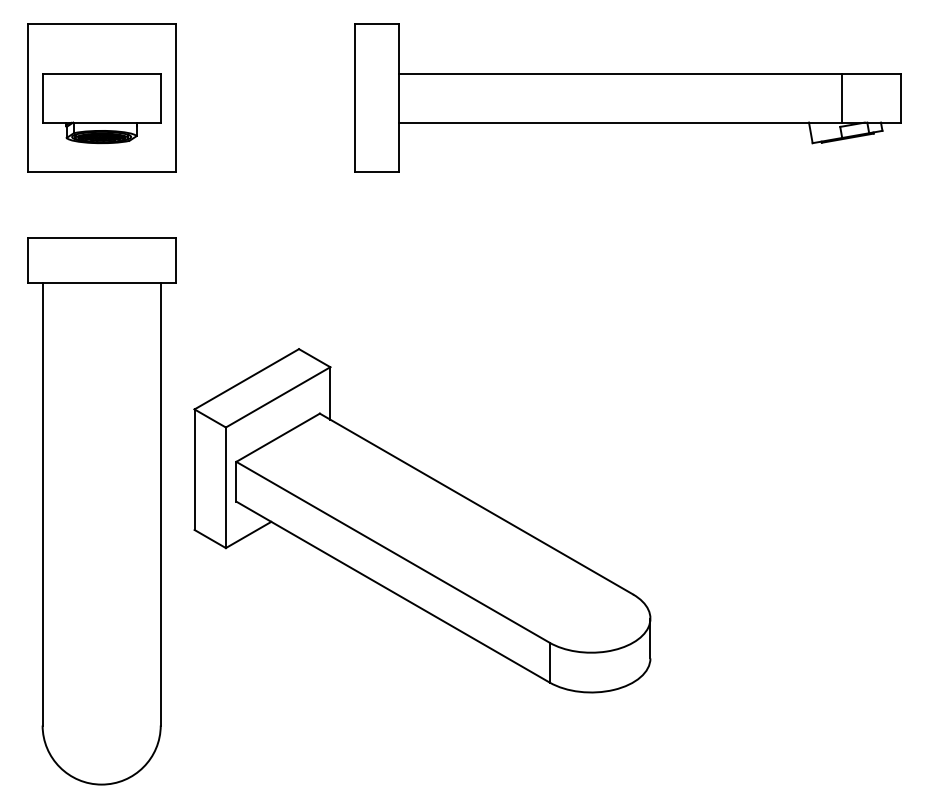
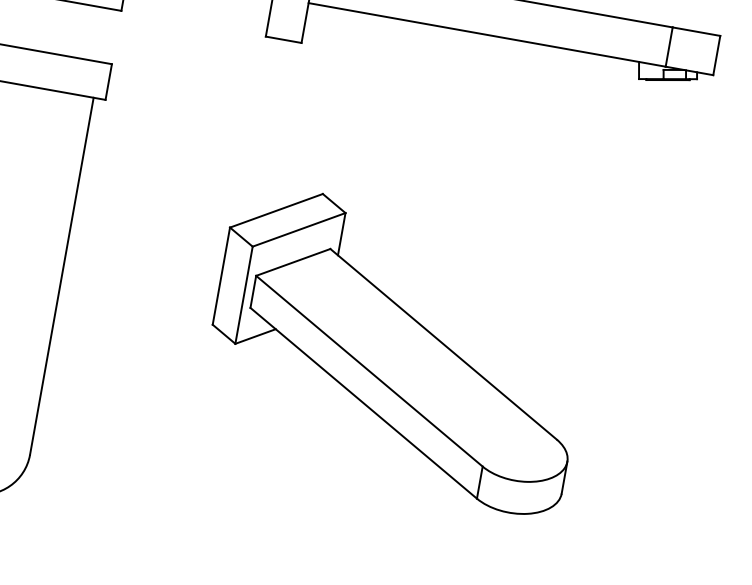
part: (422, 520) -> (397, 349), moved

